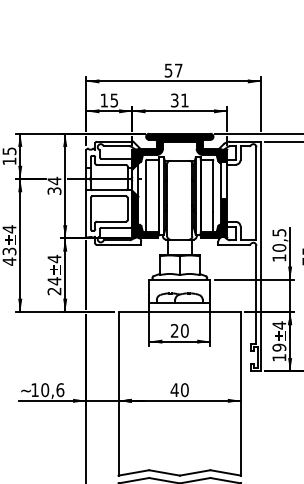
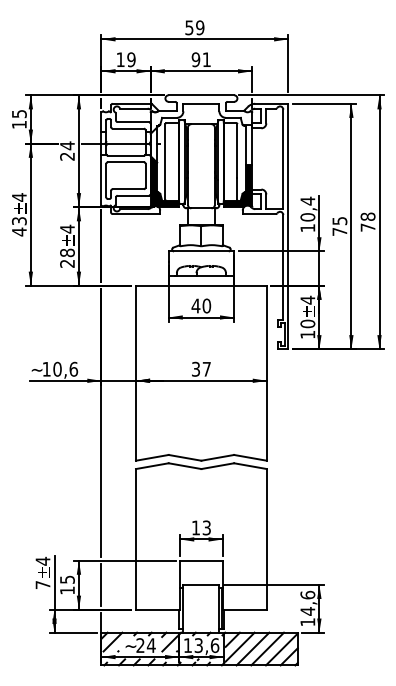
text: (178, 70) -> (200, 27), 57 -> 59
text: (114, 100) -> (131, 59), 15 -> 19
text: (174, 100) -> (195, 59), 31 -> 91
fill: (179, 151) -> (201, 114), removed
text: (54, 191) -> (67, 156), 34 -> 24
text: (279, 232) -> (307, 200), 10,5 -> 10,4
text: (54, 280) -> (67, 252), 24 -> 28
text: (174, 330) -> (195, 305), 20 -> 40
text: (279, 348) -> (307, 324), 19 -> 10
text: (179, 389) -> (201, 368), 40 -> 37

